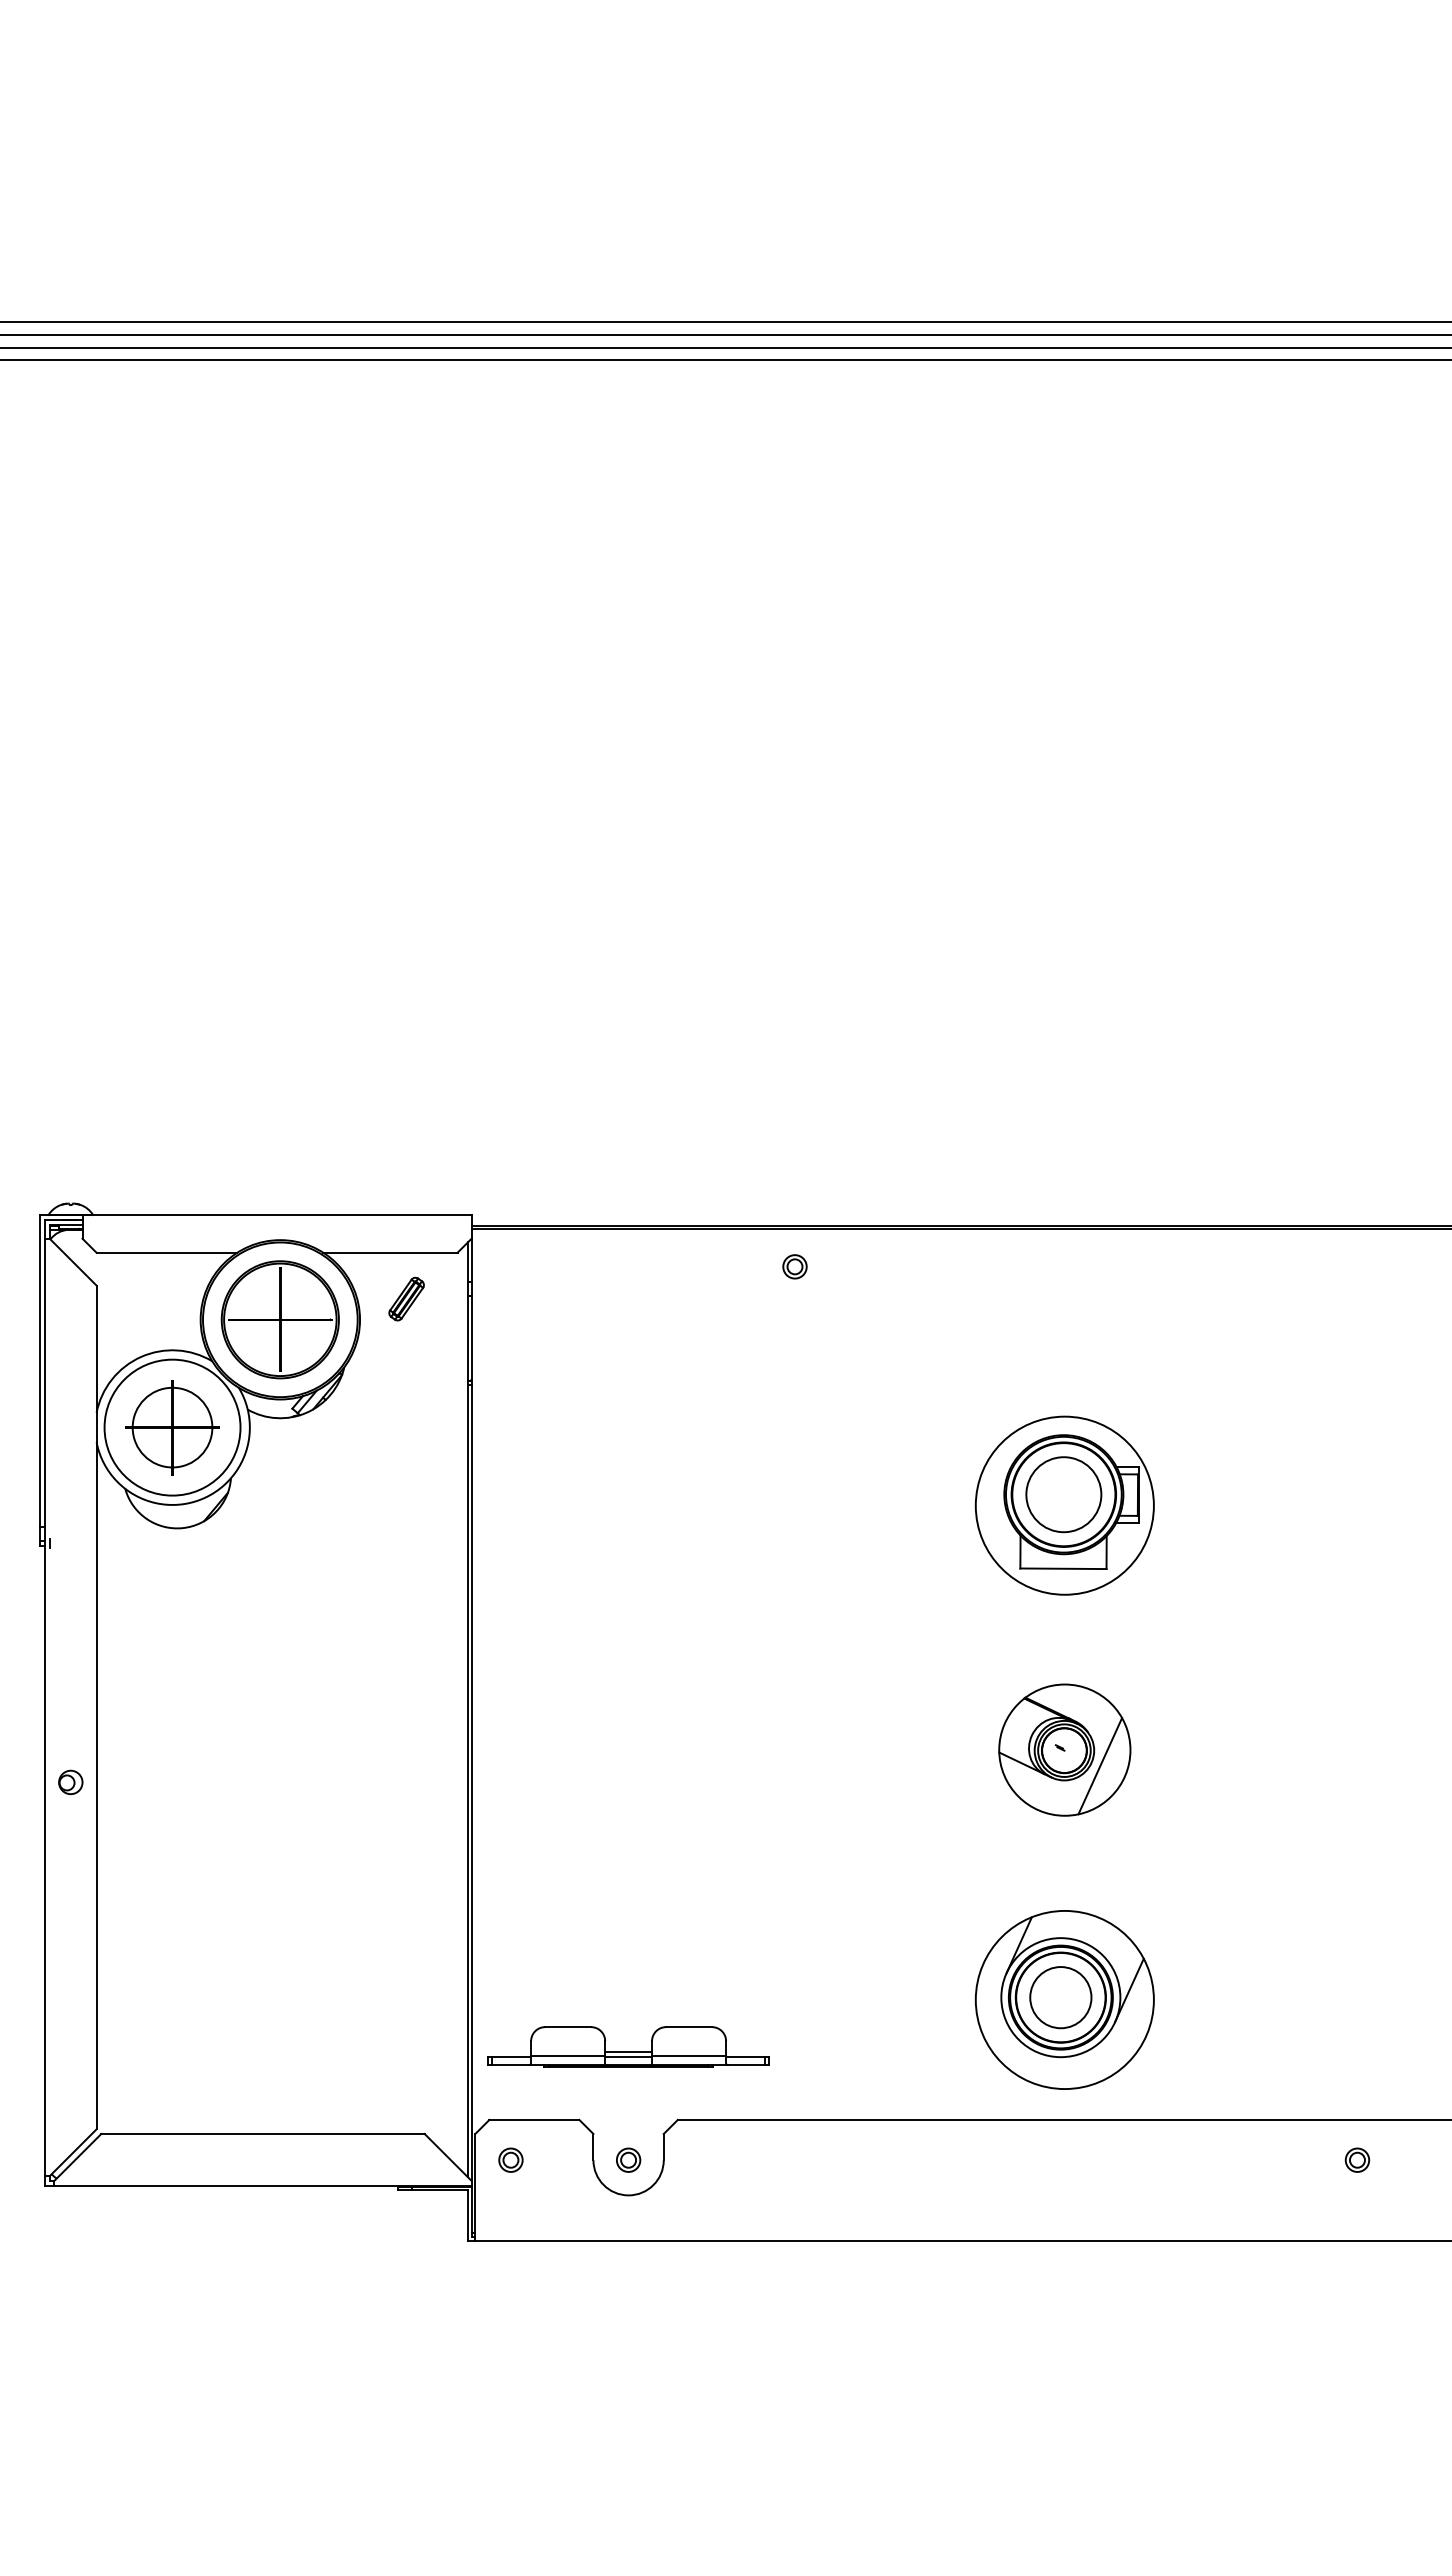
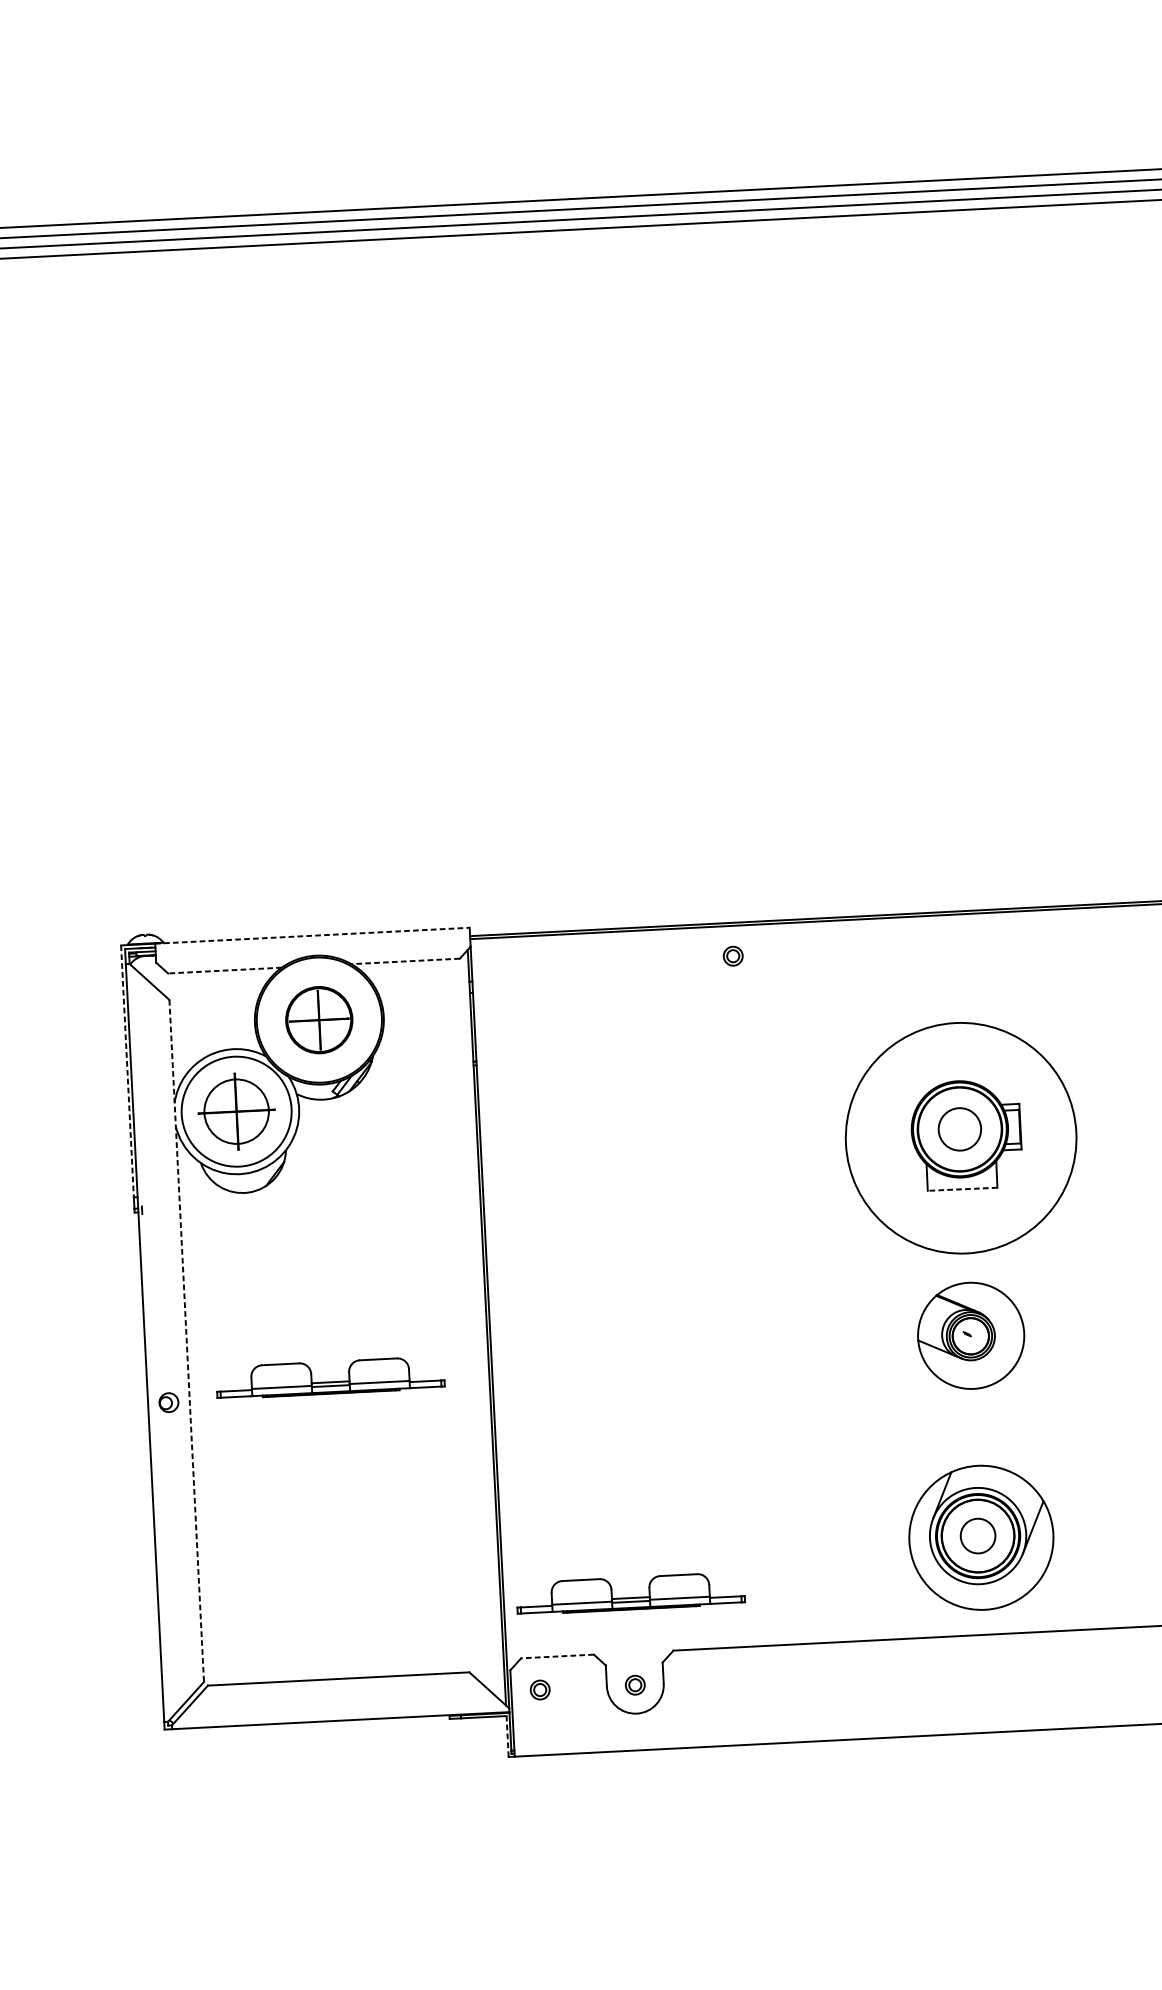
line: (277, 1215) -> (312, 935), solid -> dashed
line: (166, 1252) -> (224, 970), solid -> dashed
line: (389, 1252) -> (404, 961), solid -> dashed
part: (406, 1298) -> (420, 997), removed
part: (279, 1319) -> (318, 1019), size x0.7
line: (40, 1371) -> (127, 1071), solid -> dashed
circle: (1063, 1494) -> (959, 1129), size x0.7
circle: (1064, 1505) -> (960, 1138), size x1.6
line: (1062, 1568) -> (961, 1189), solid -> dashed
line: (96, 1707) -> (186, 1341), solid -> dashed
part: (271, 1761) -> (330, 1377), added
line: (1100, 1766) -> (1000, 1347), removed
circle: (1060, 1997) -> (977, 1535), size x0.7
line: (534, 2119) -> (557, 1656), solid -> dashed
line: (467, 2215) -> (507, 1736), solid -> dashed

